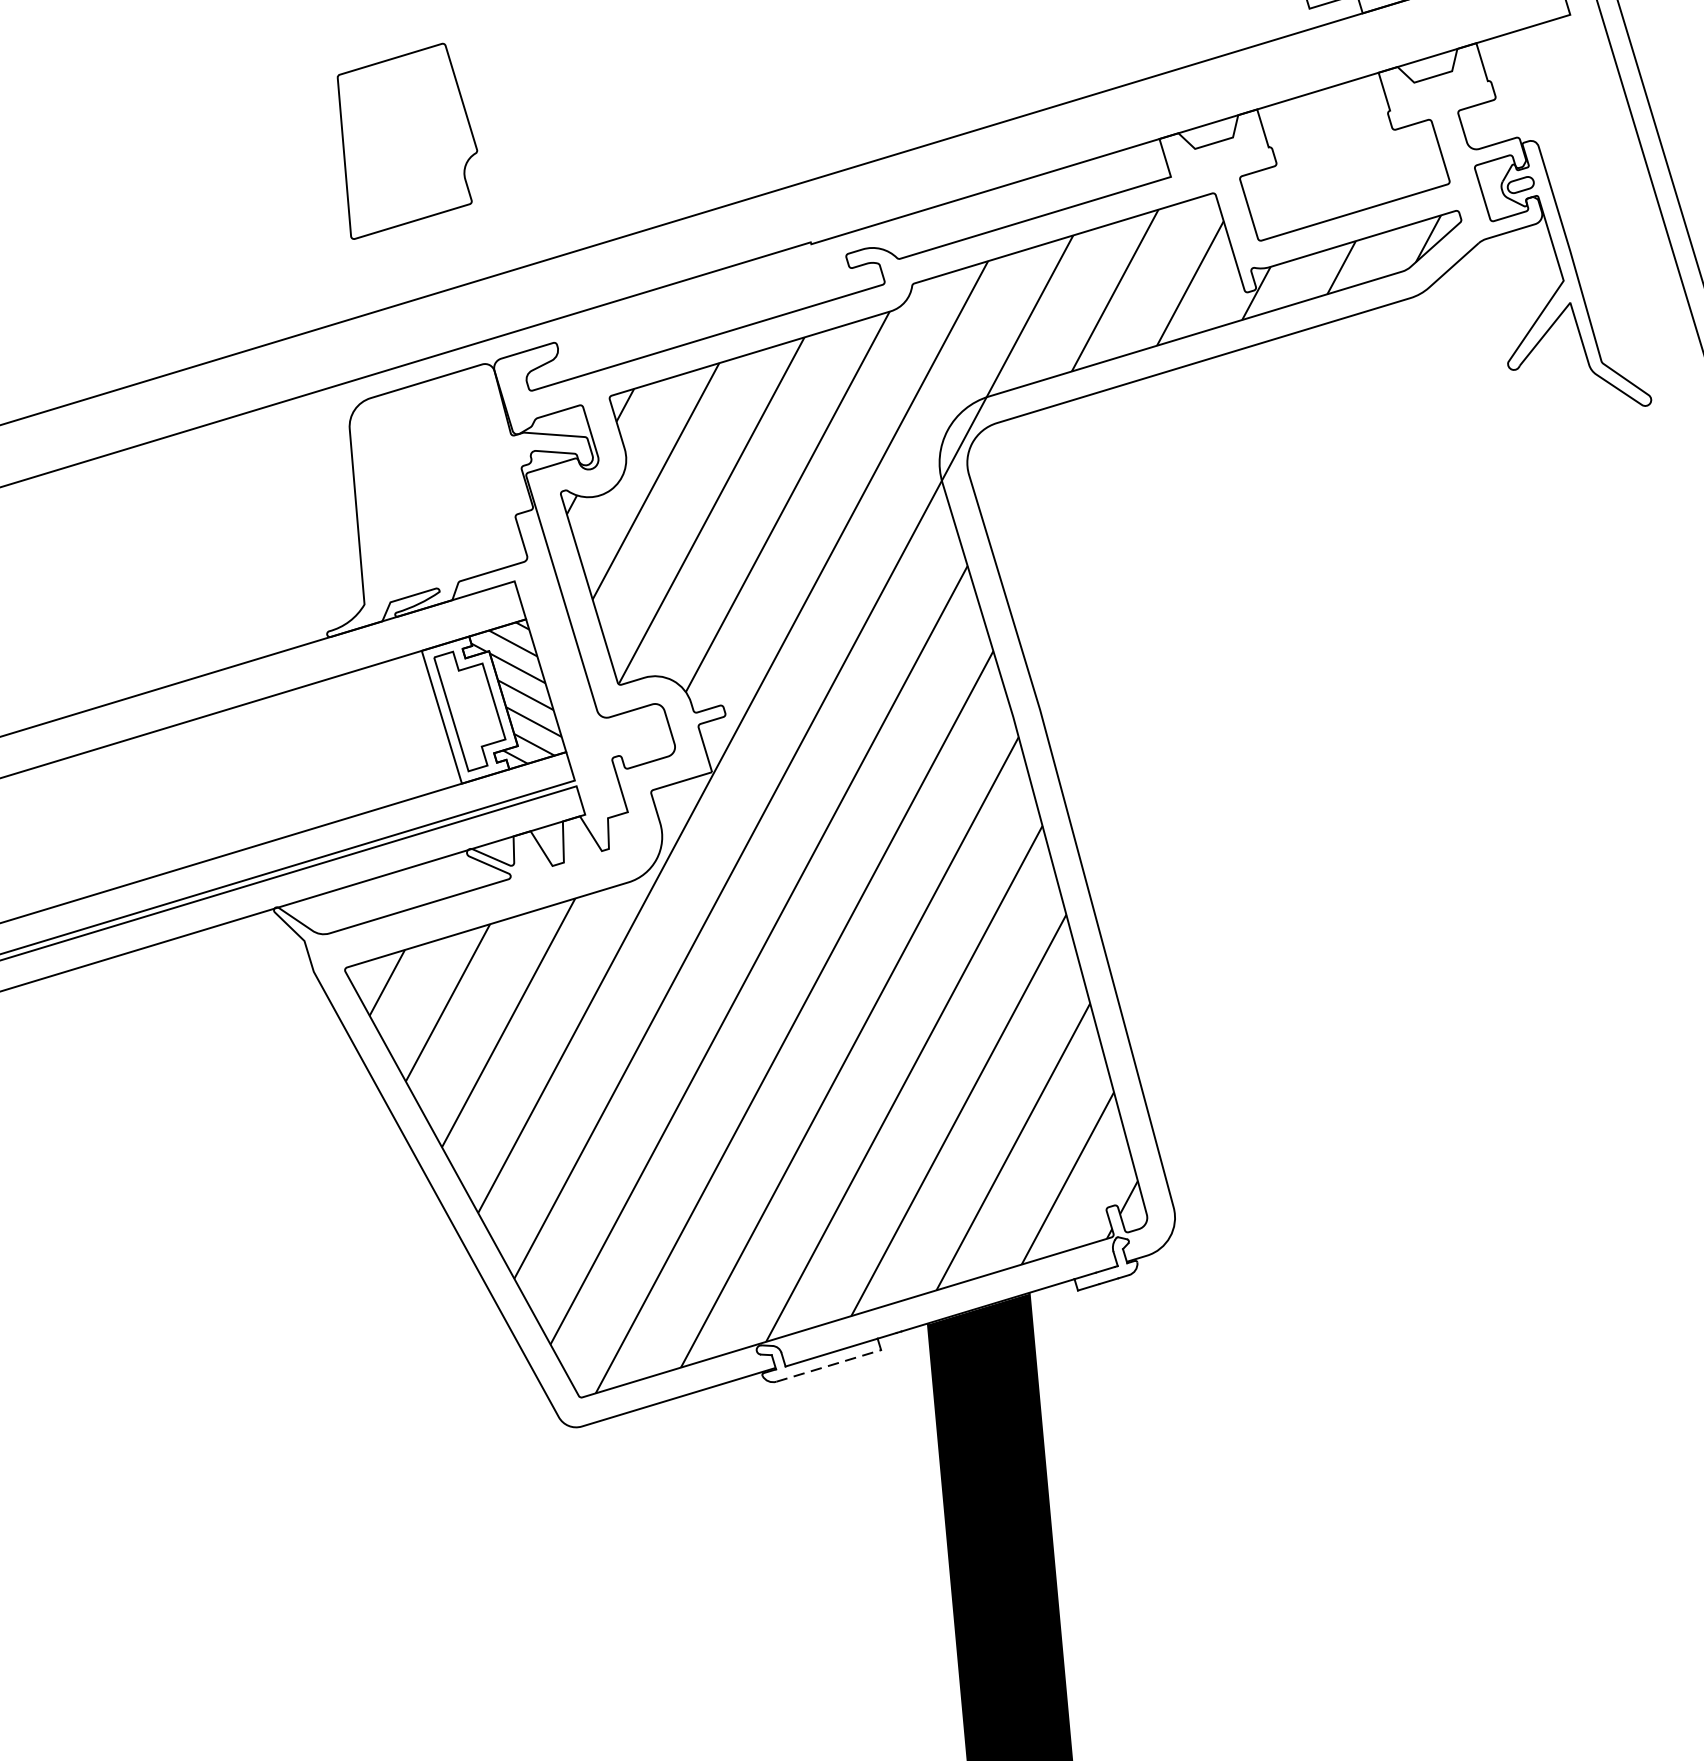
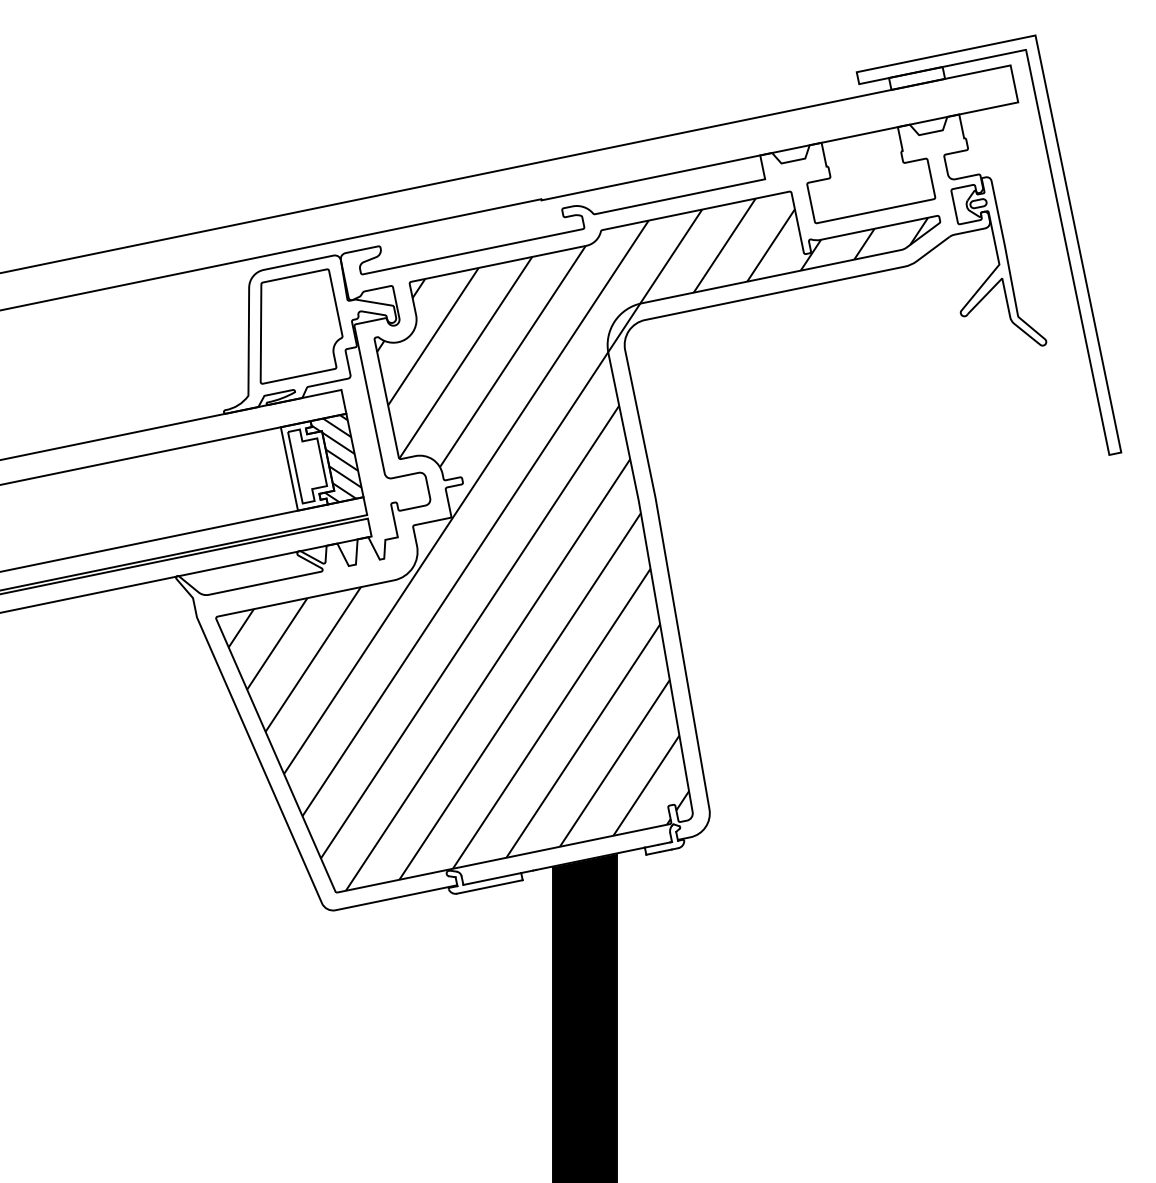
part: (409, 140) -> (301, 326), moved
line: (828, 1365) -> (489, 886), dashed -> solid

